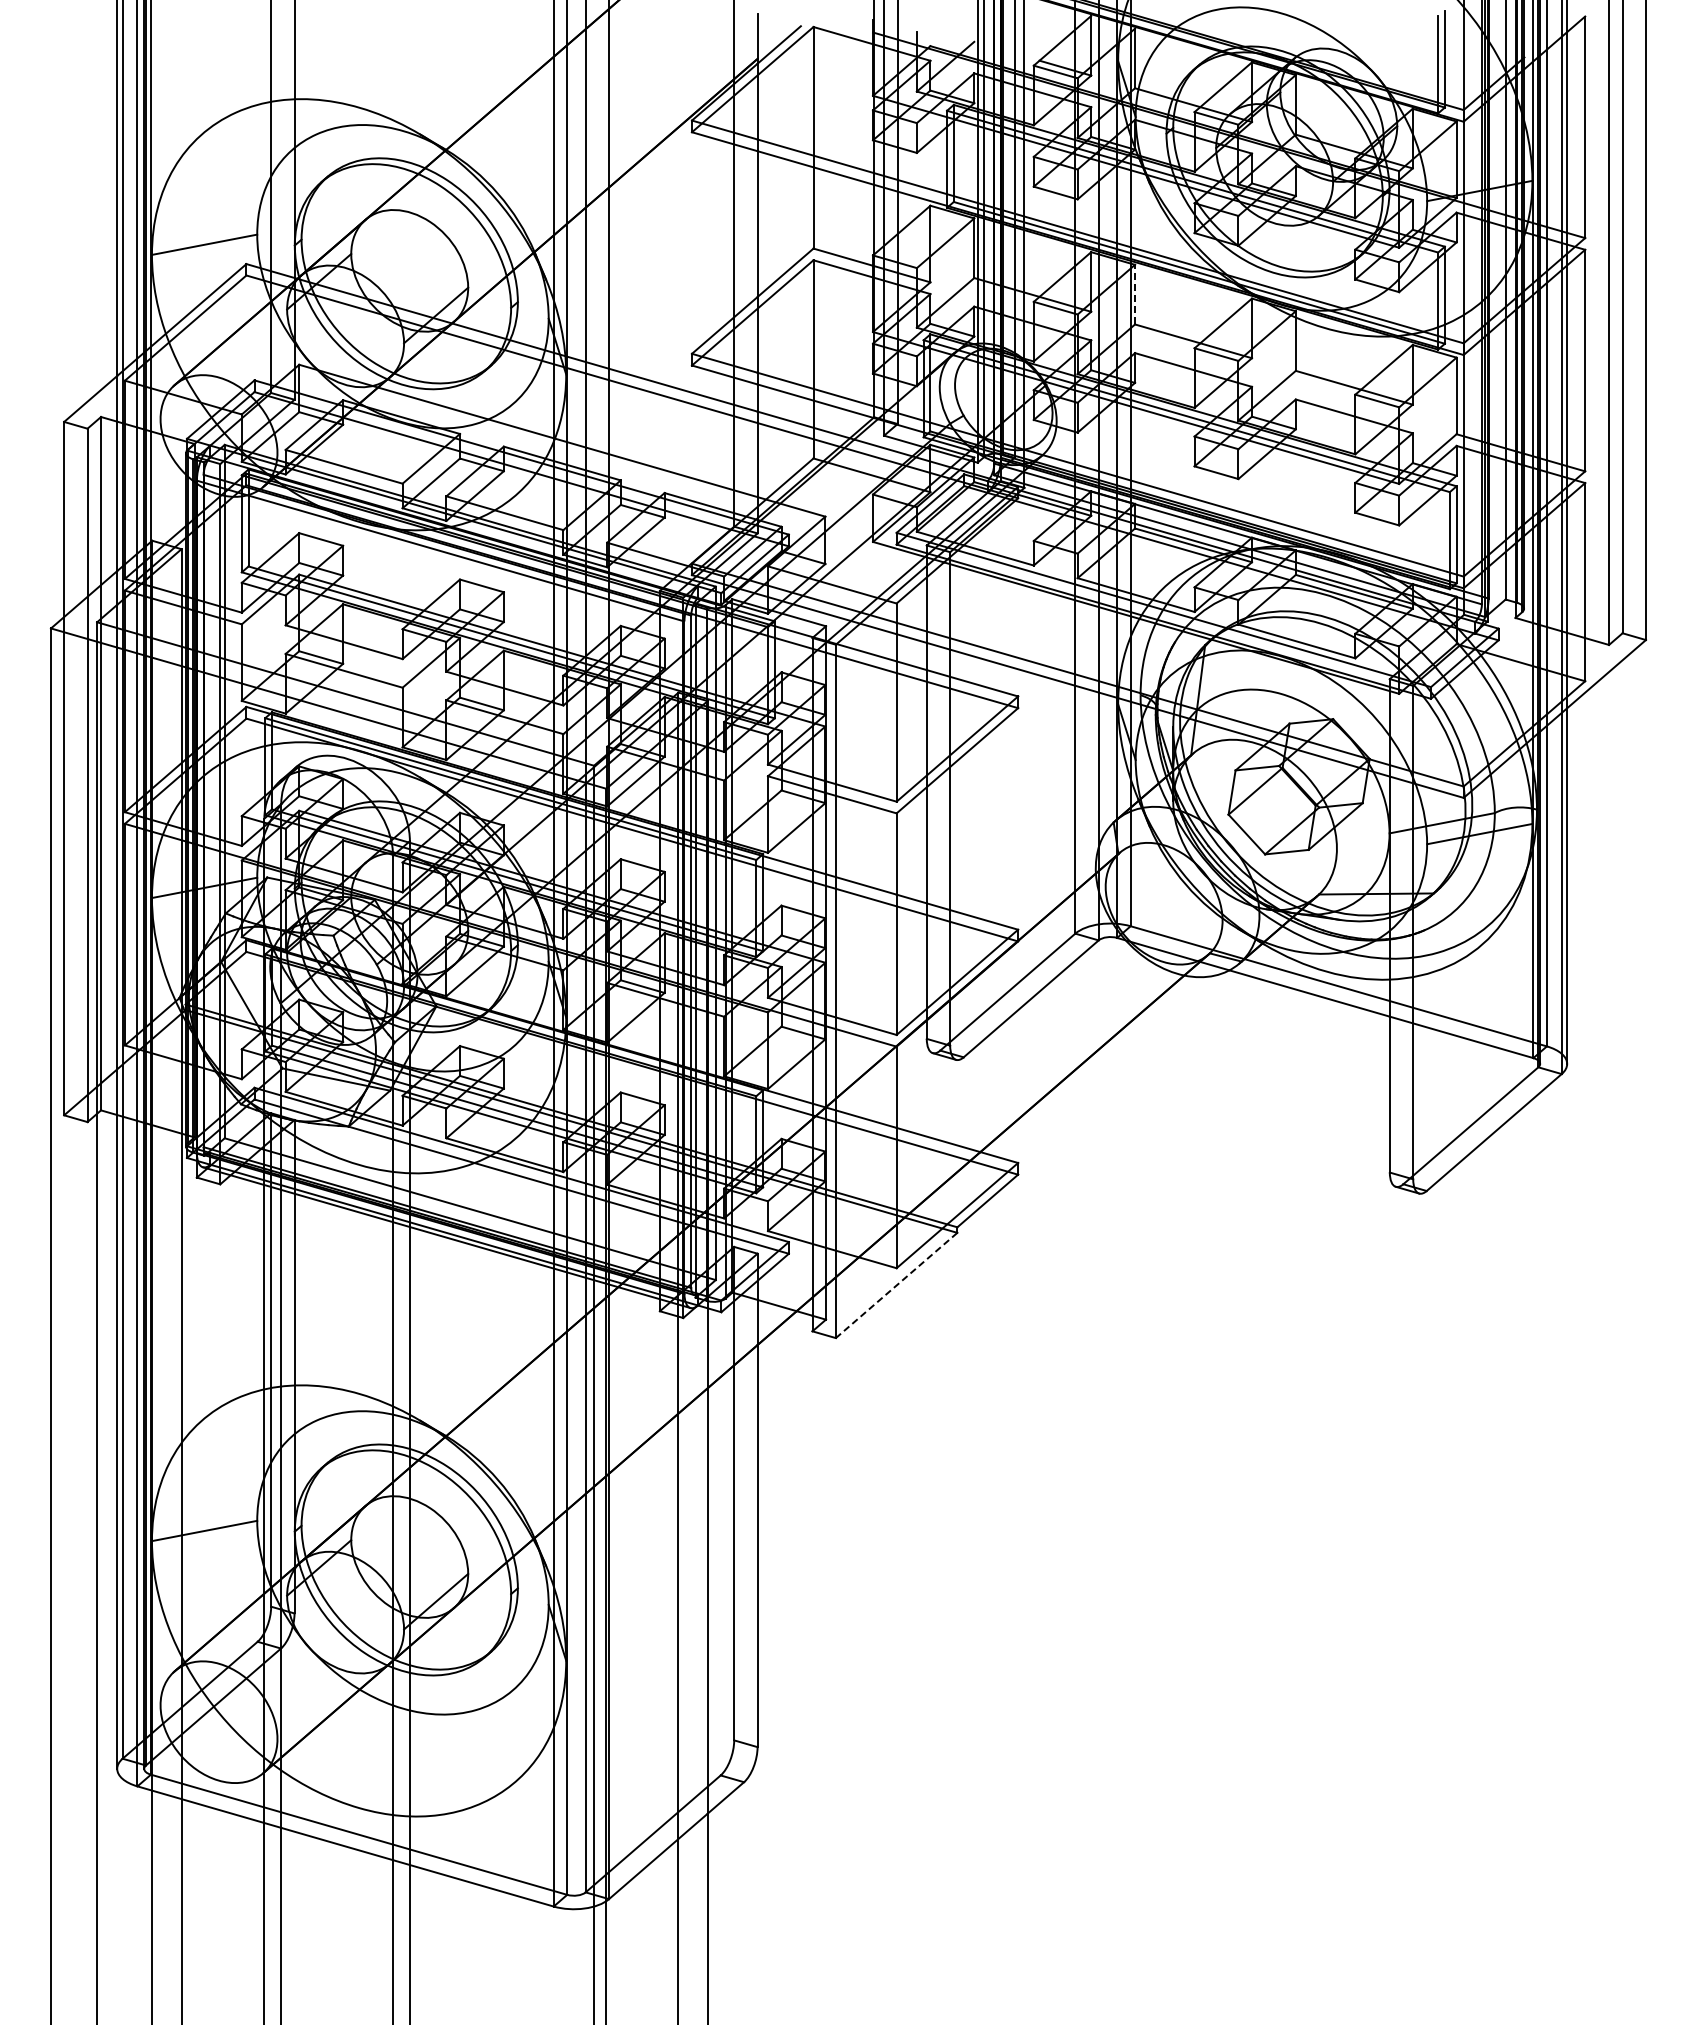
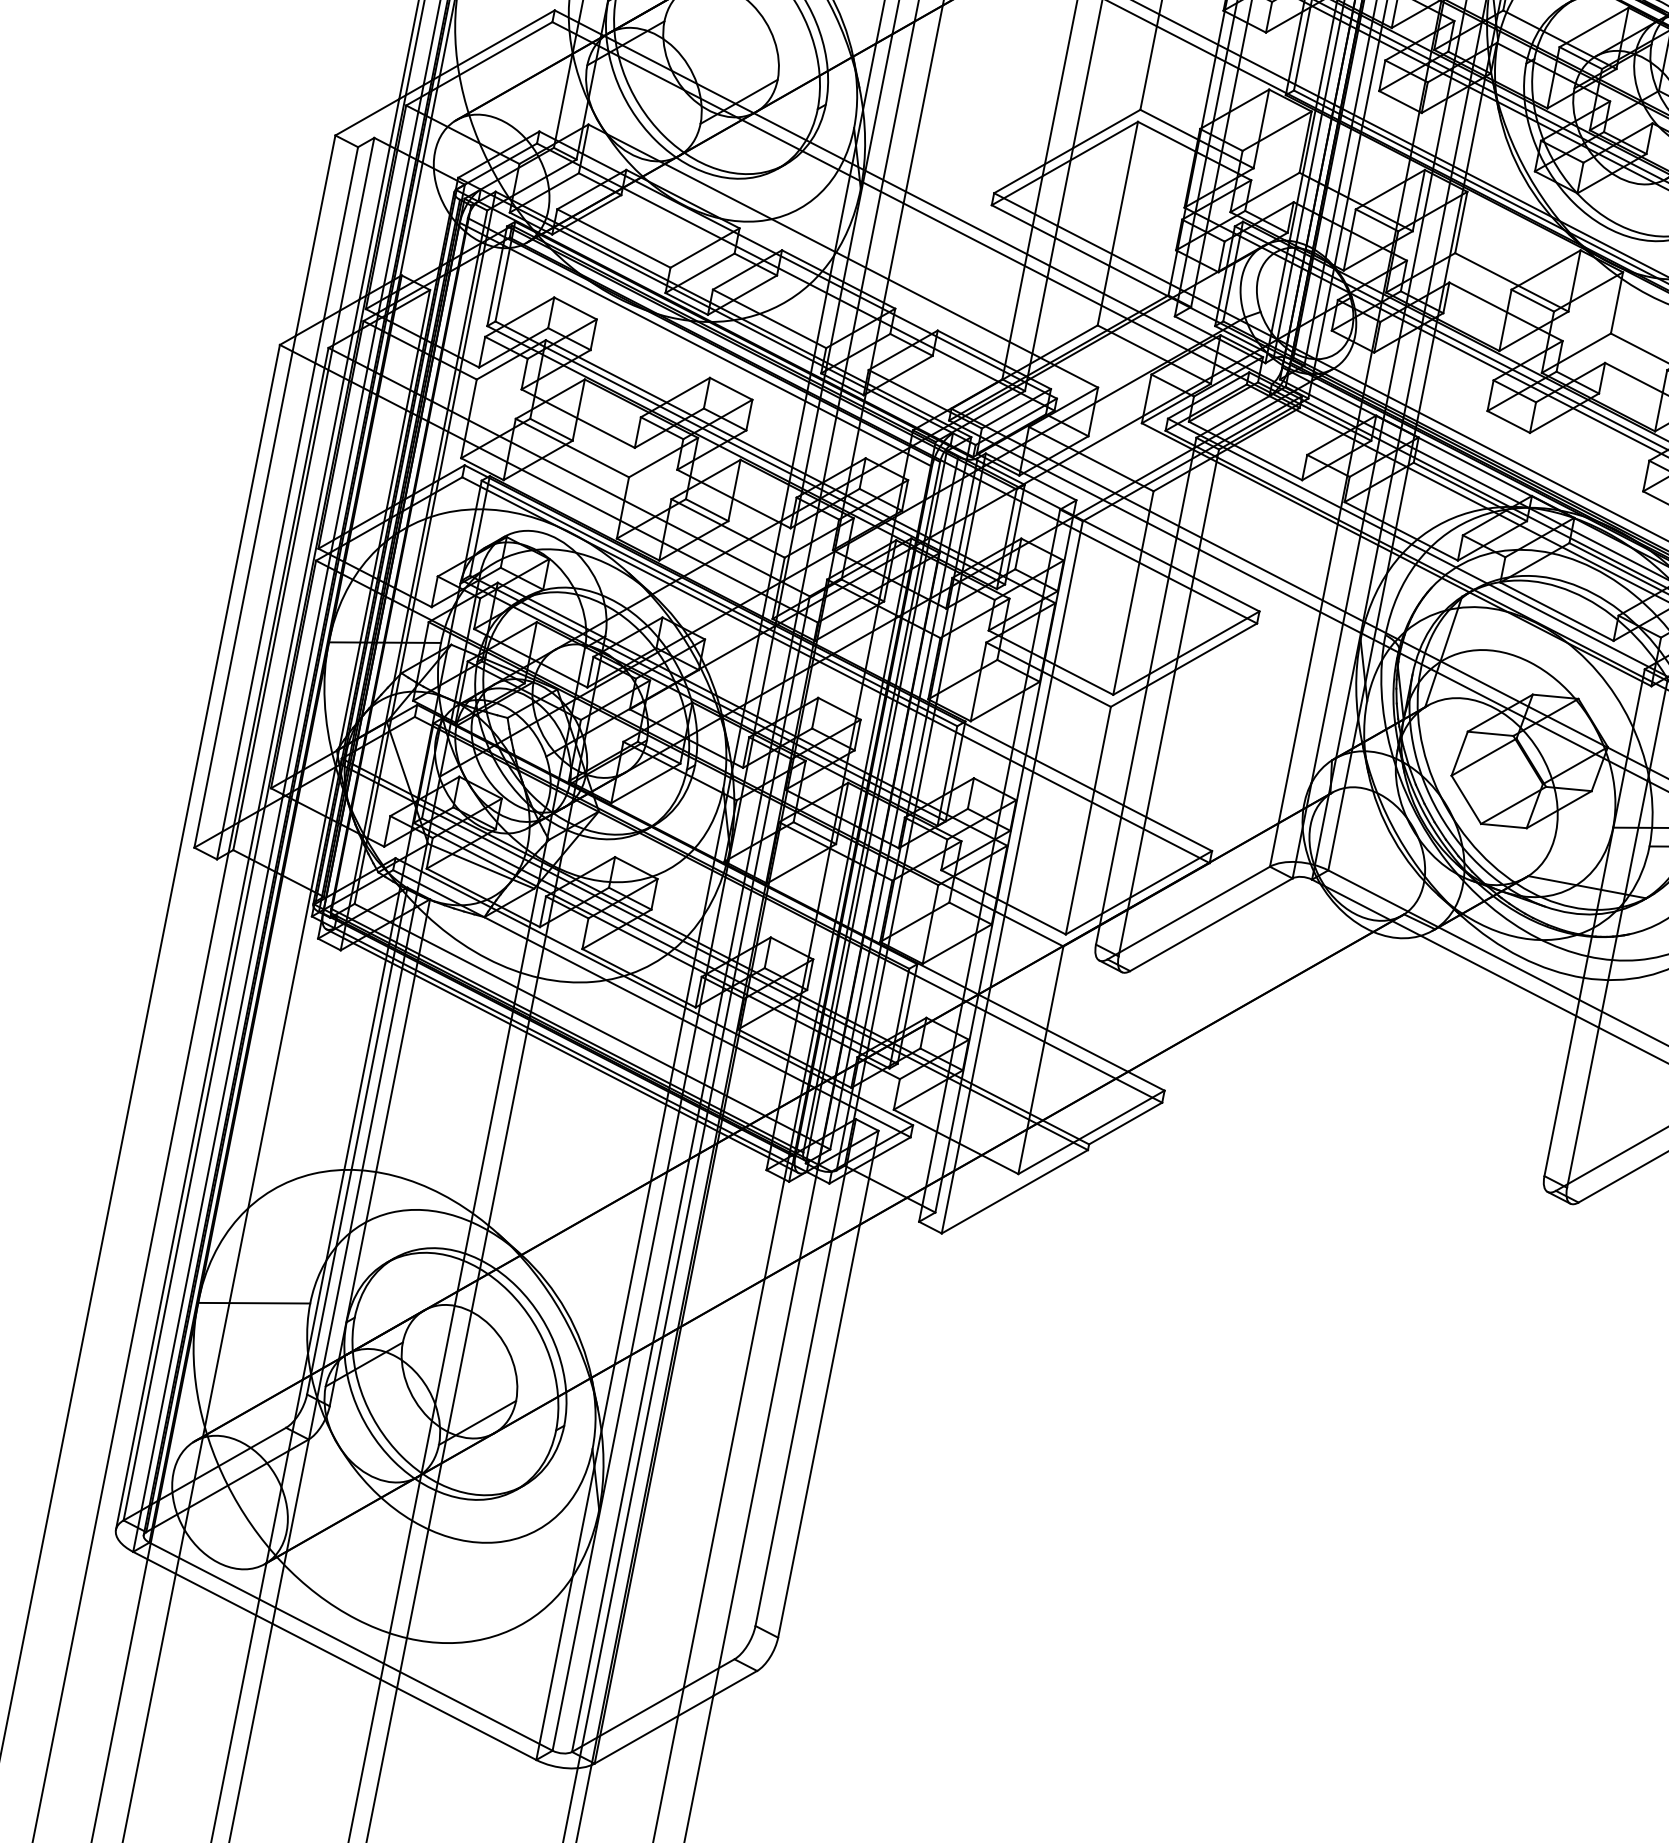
line: (1135, 294) -> (1461, 222), dashed -> solid
line: (896, 1285) -> (1014, 1191), dashed -> solid

